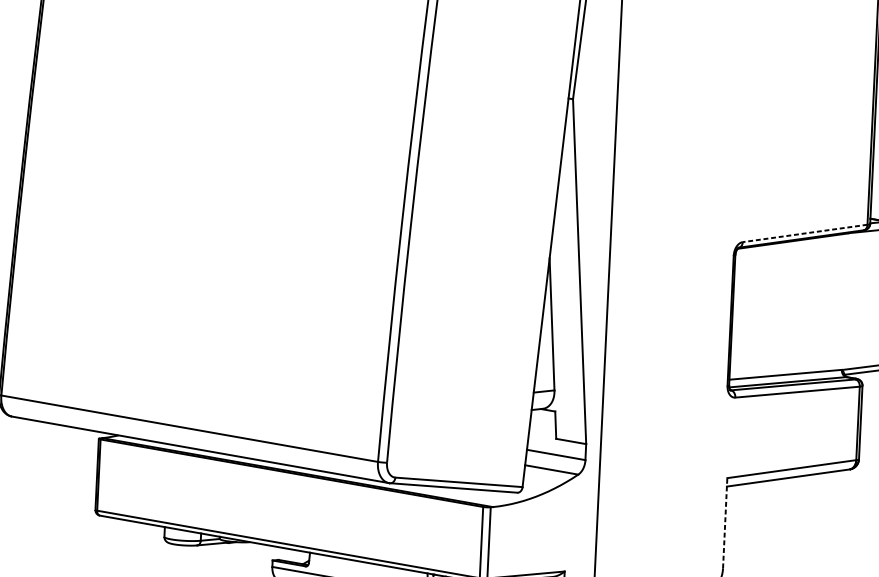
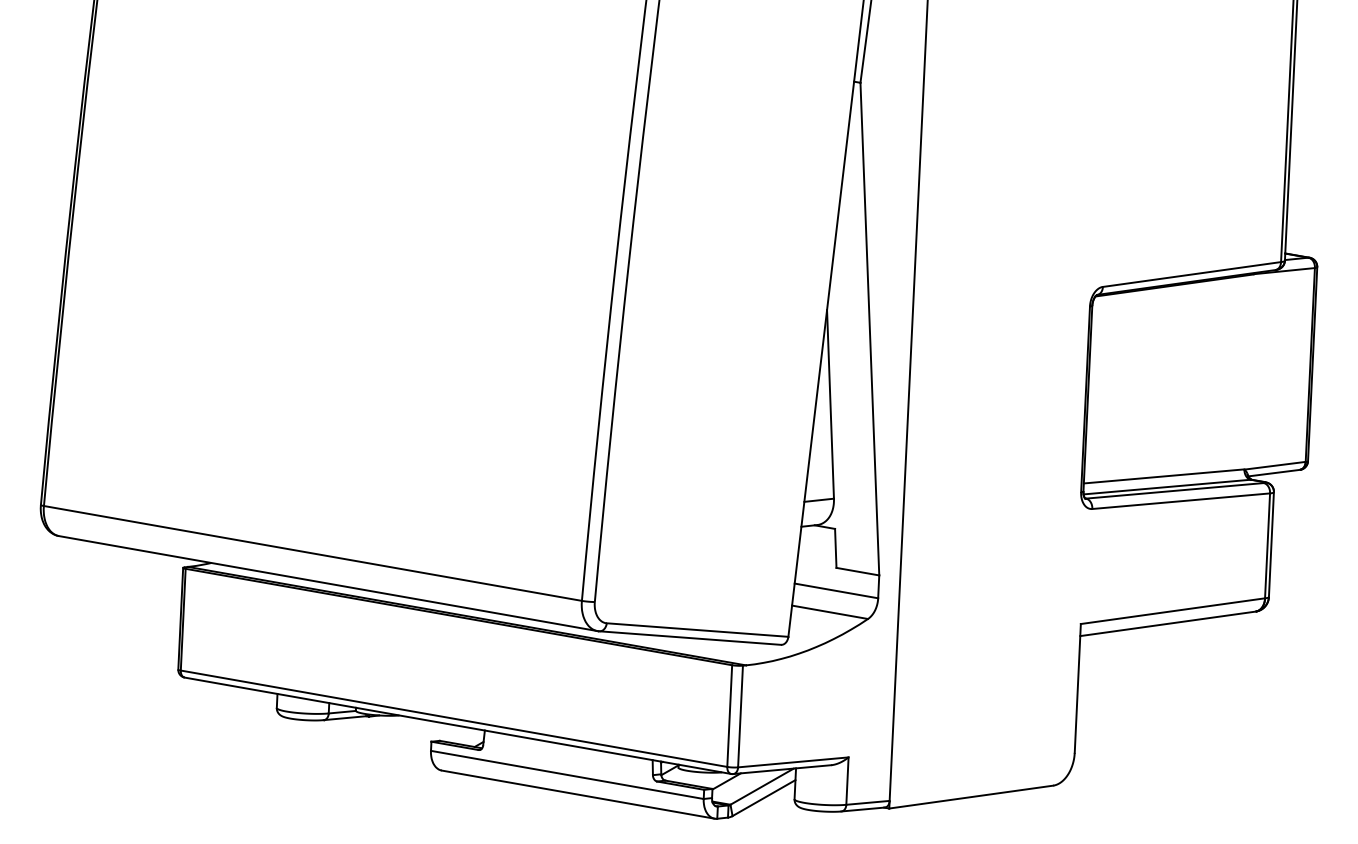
line: (804, 233) -> (1191, 274), dashed -> solid
line: (724, 522) -> (1077, 687), dashed -> solid

